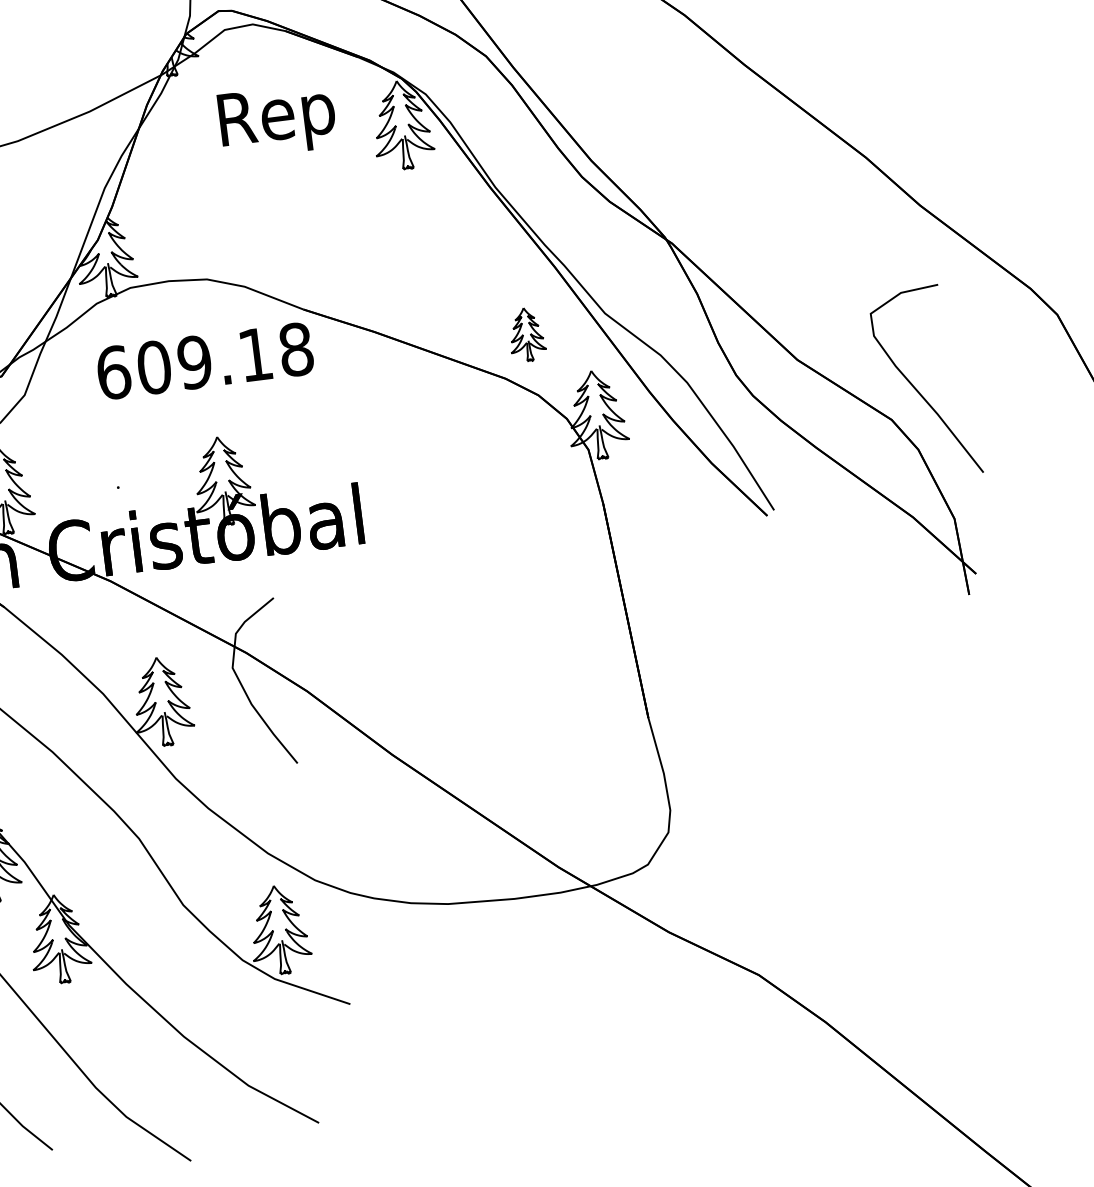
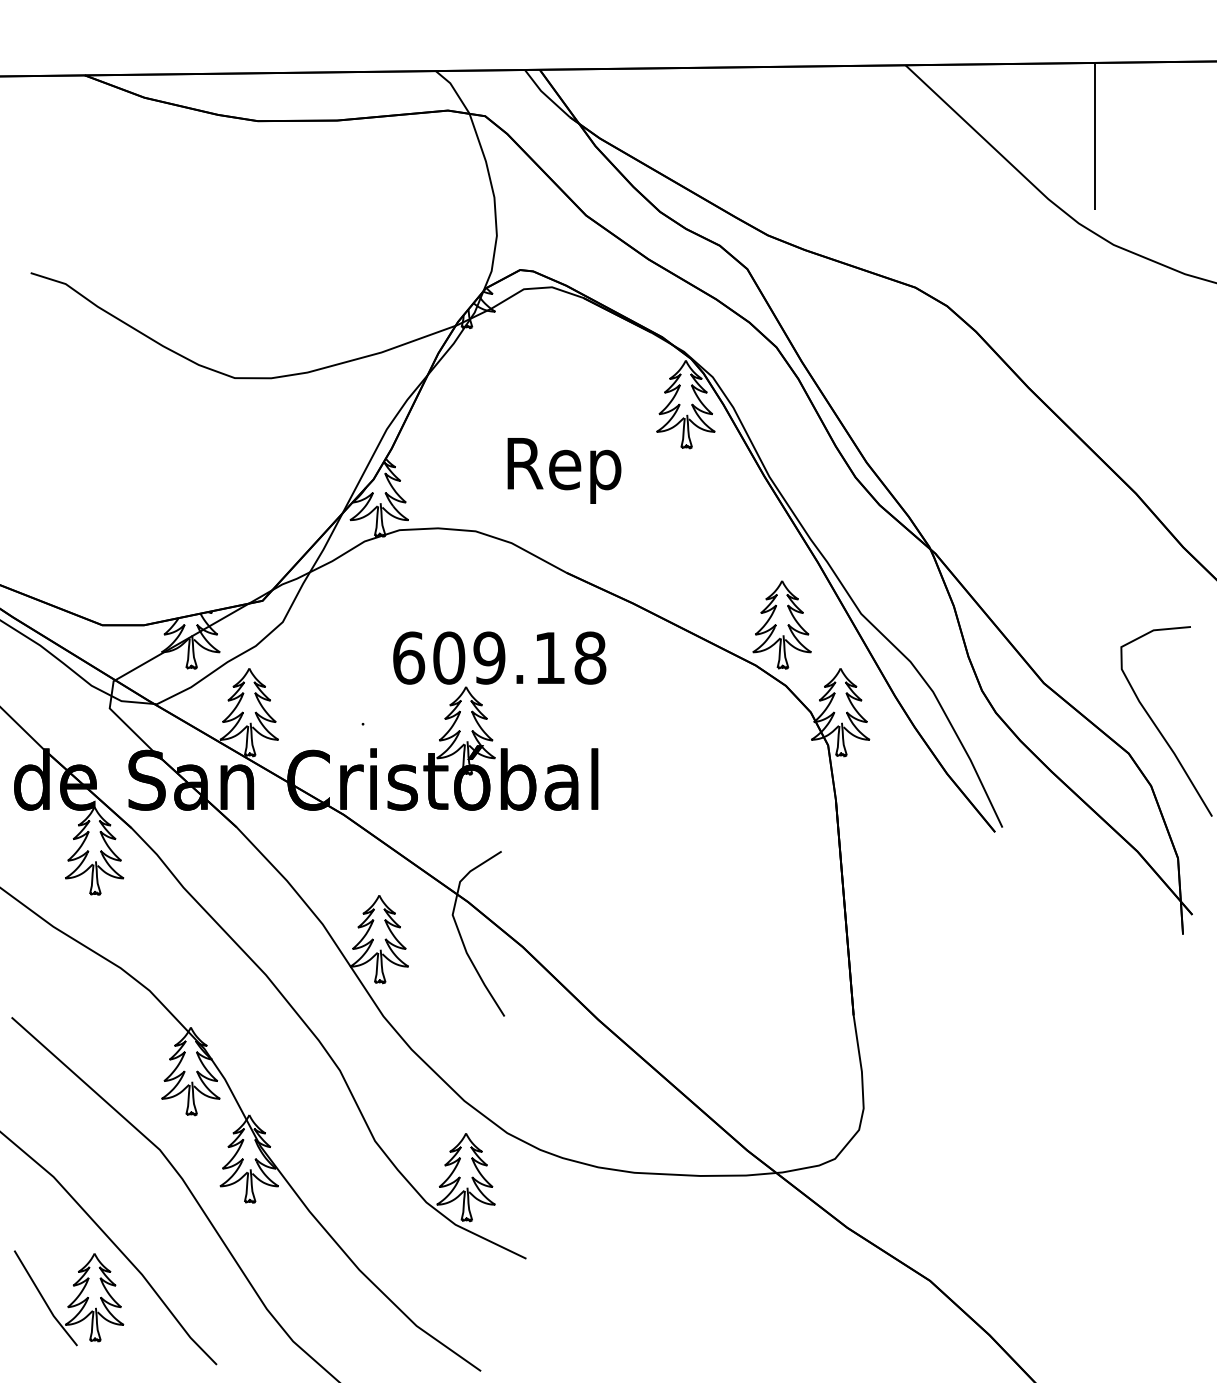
text: (277, 120) -> (564, 470), moved
part: (526, 334) -> (781, 624), size x1.67
text: (204, 360) -> (499, 657), moved

